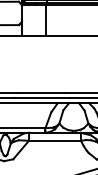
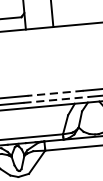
line: (41, 92) -> (54, 93), solid -> dashed
line: (42, 98) -> (56, 100), solid -> dashed

